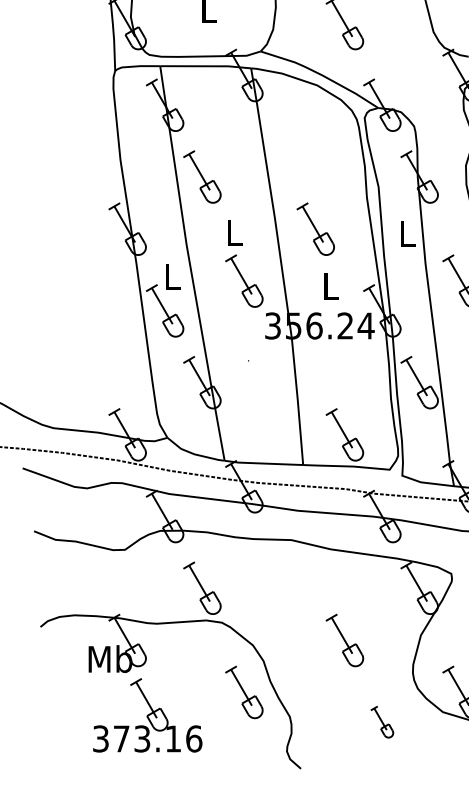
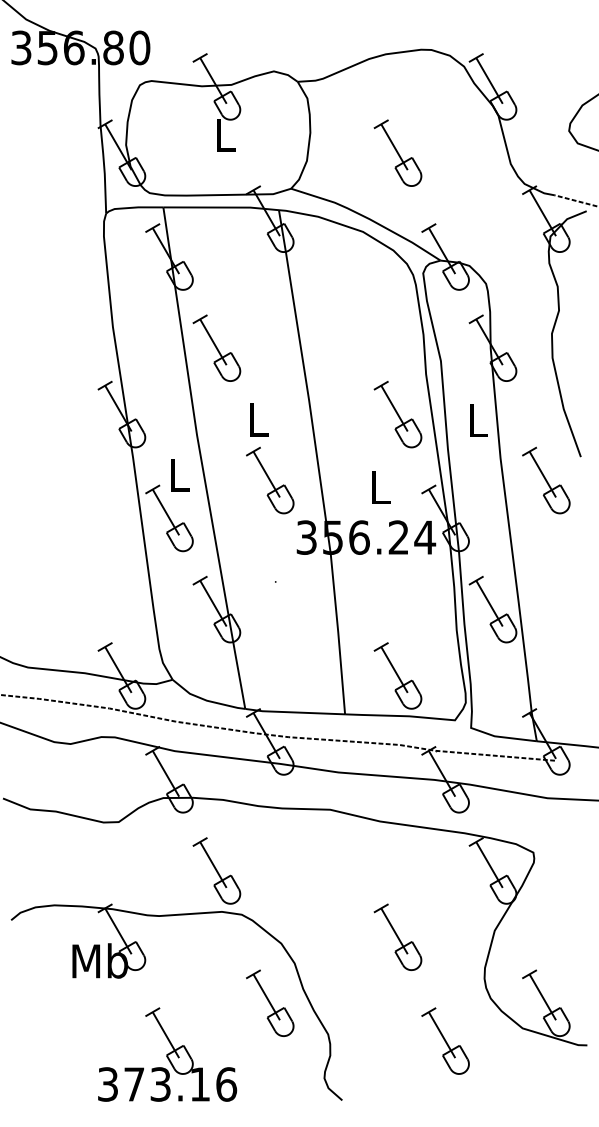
part: (315, 229) -> (397, 414), moved
part: (147, 715) -> (167, 1054), moved
part: (382, 721) -> (445, 1040), size x1.67

